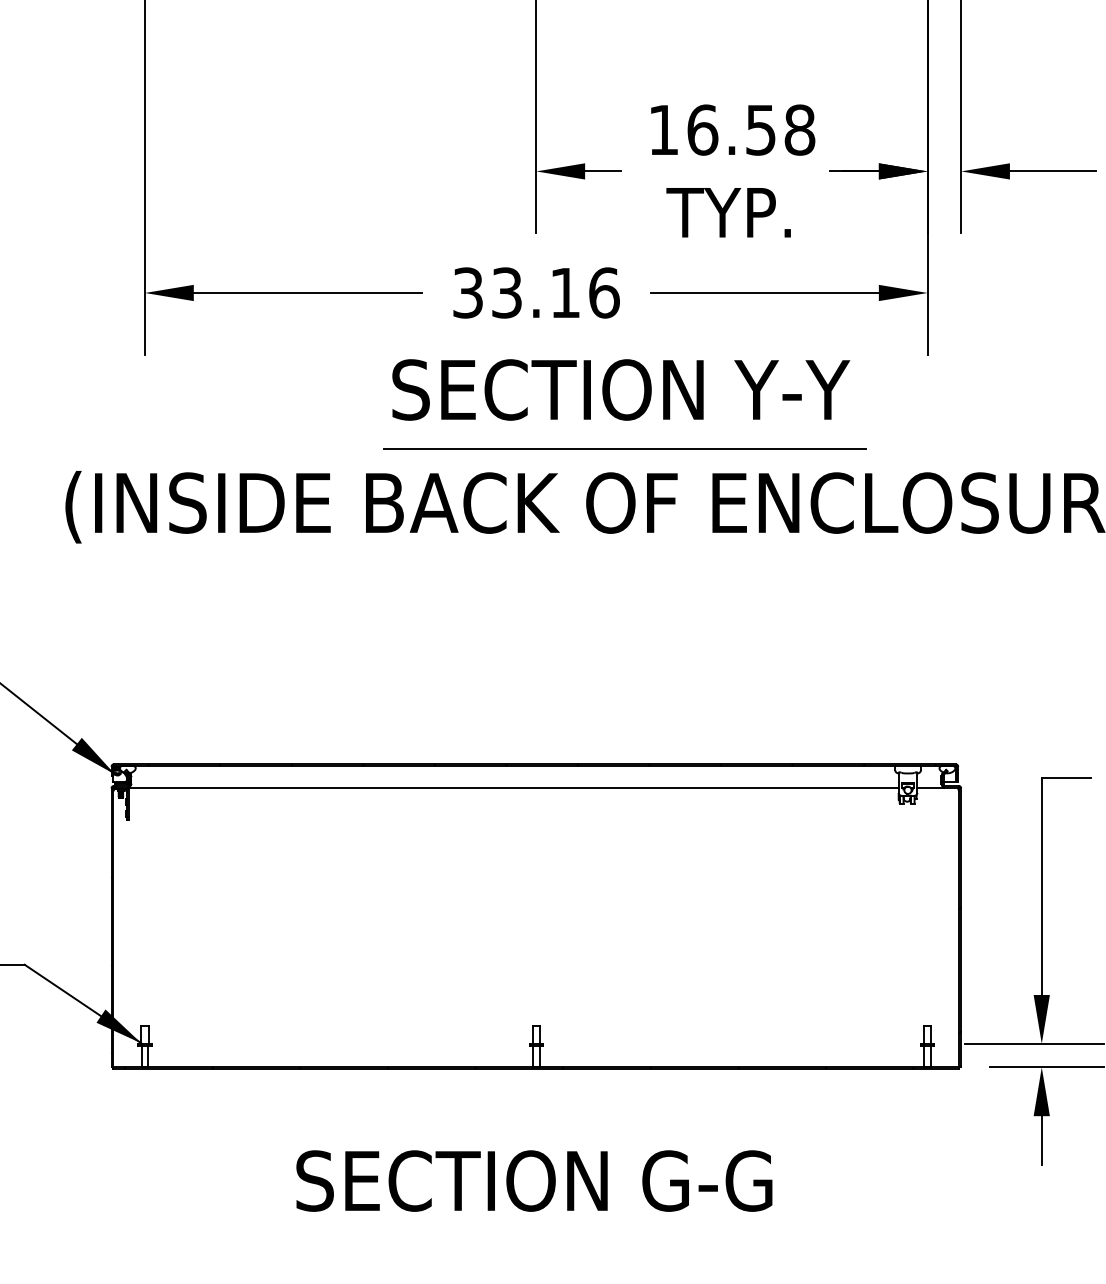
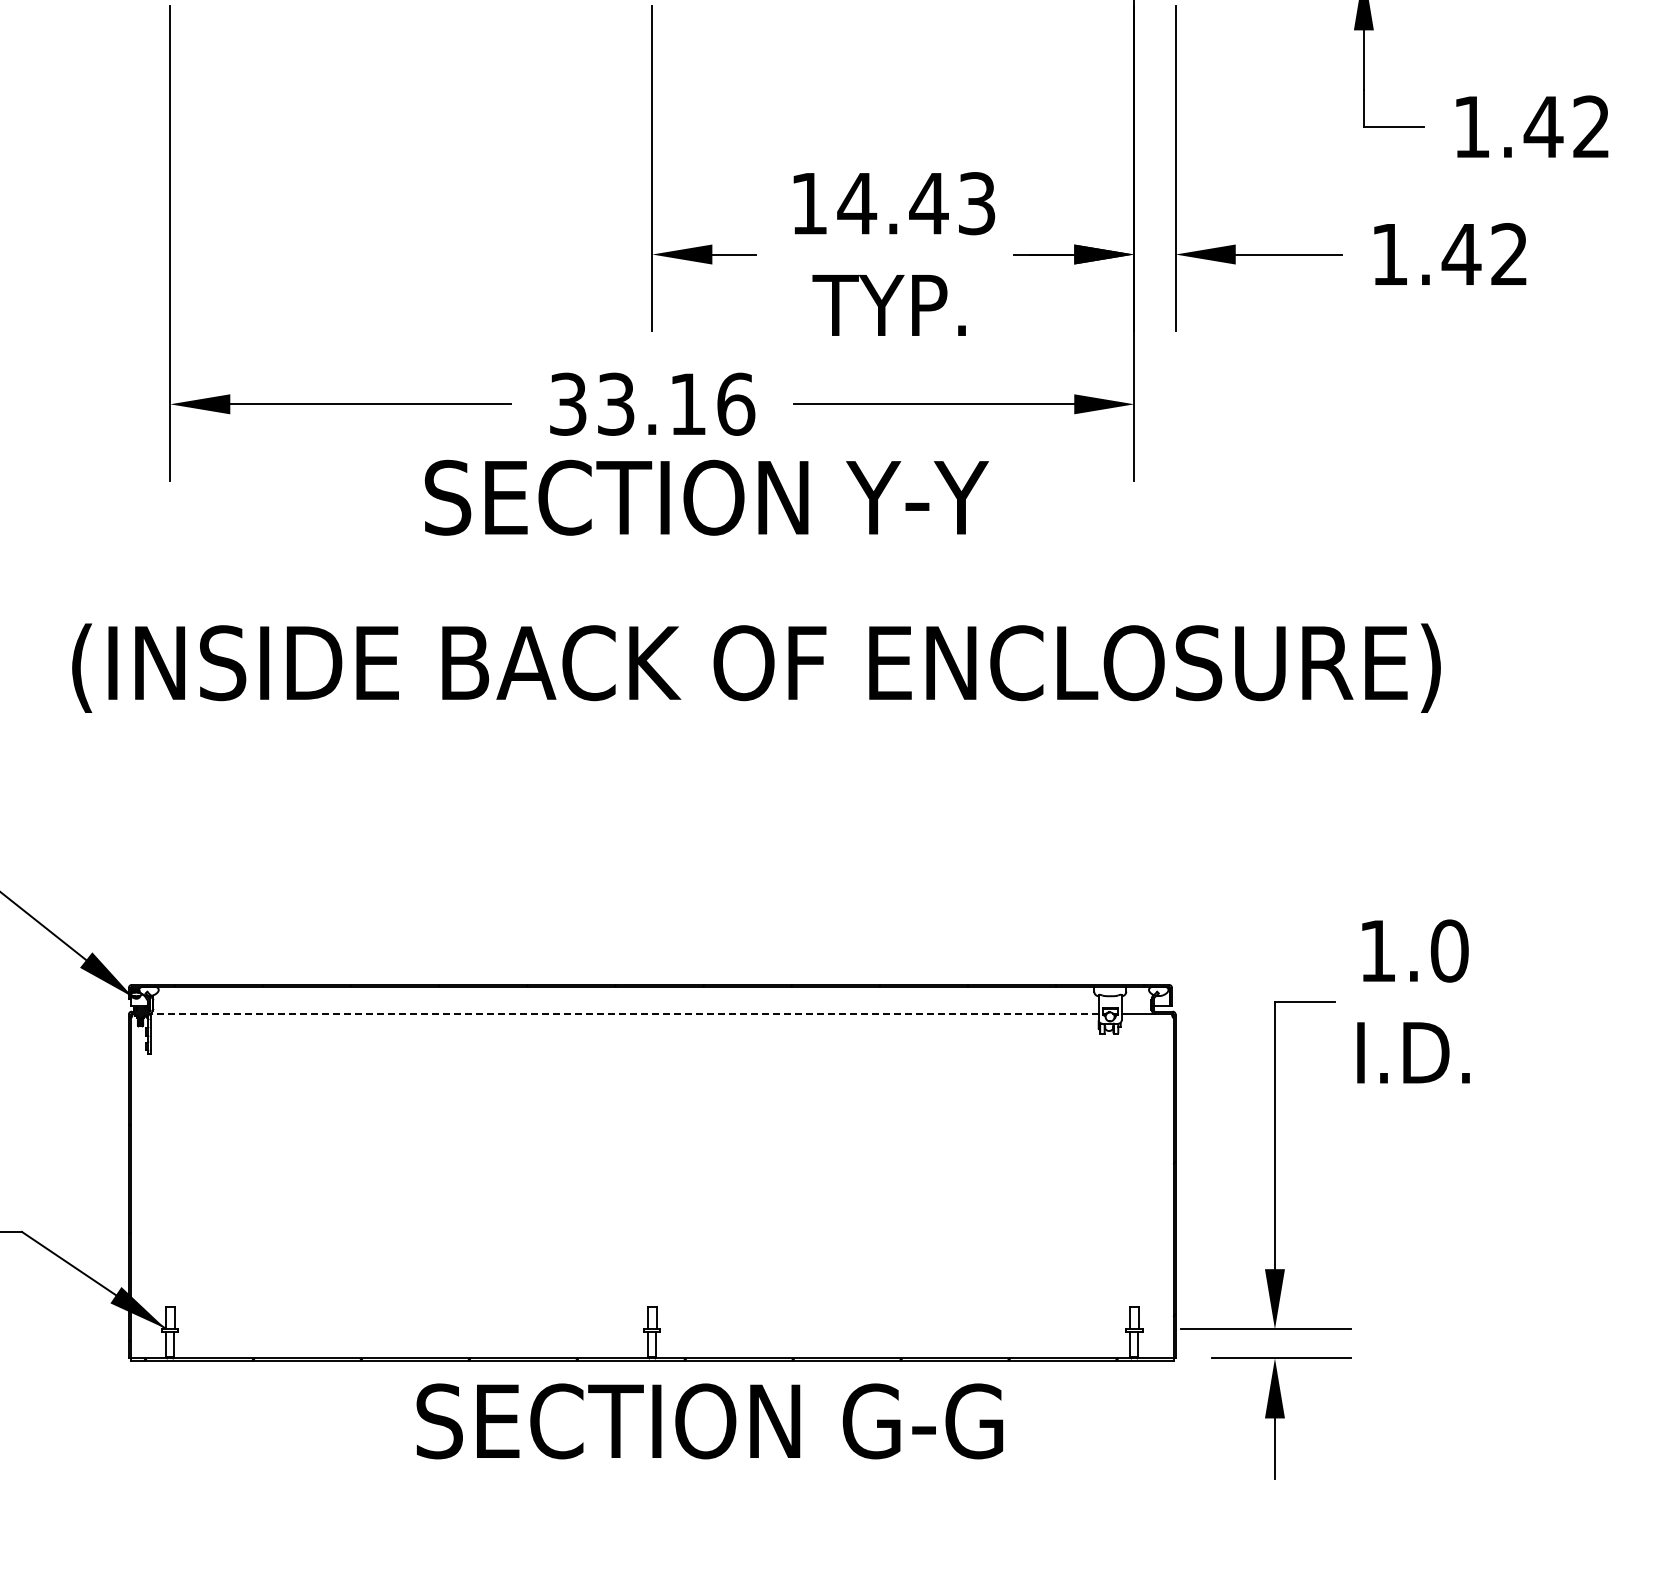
text: (750, 129) -> (916, 203), 16.58 -> 14.43
text: (620, 389) -> (706, 497), moved
line: (624, 448) -> (761, 596), removed
line: (513, 787) -> (624, 1013), solid -> dashed
text: (534, 1181) -> (709, 1421), moved

